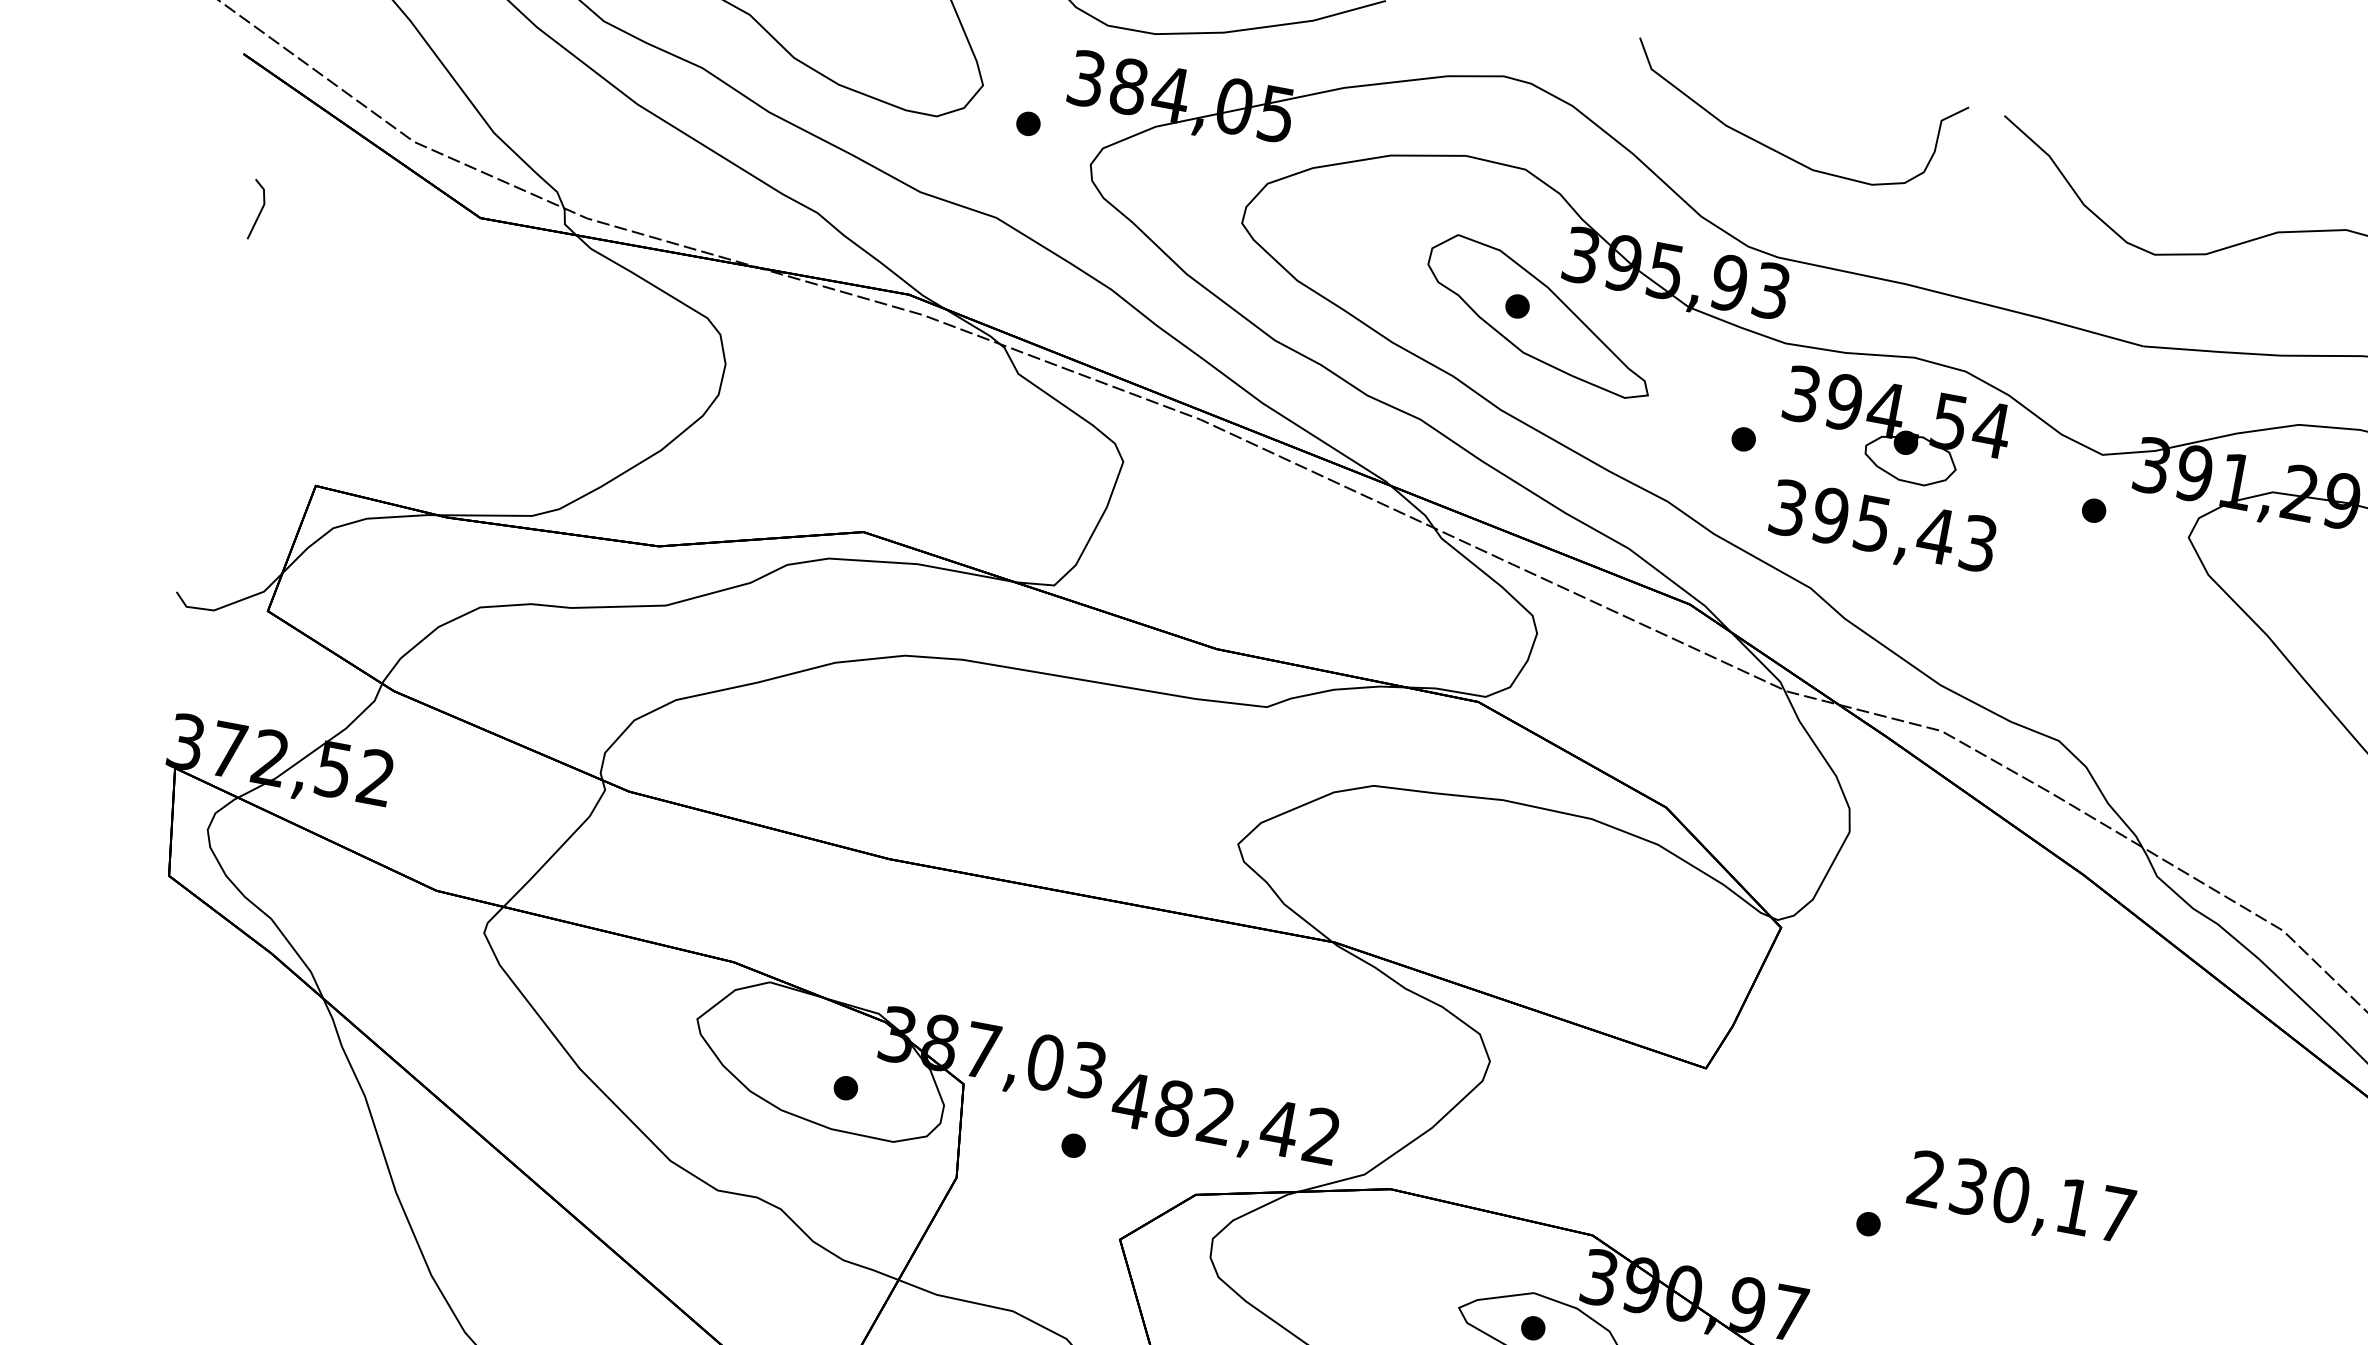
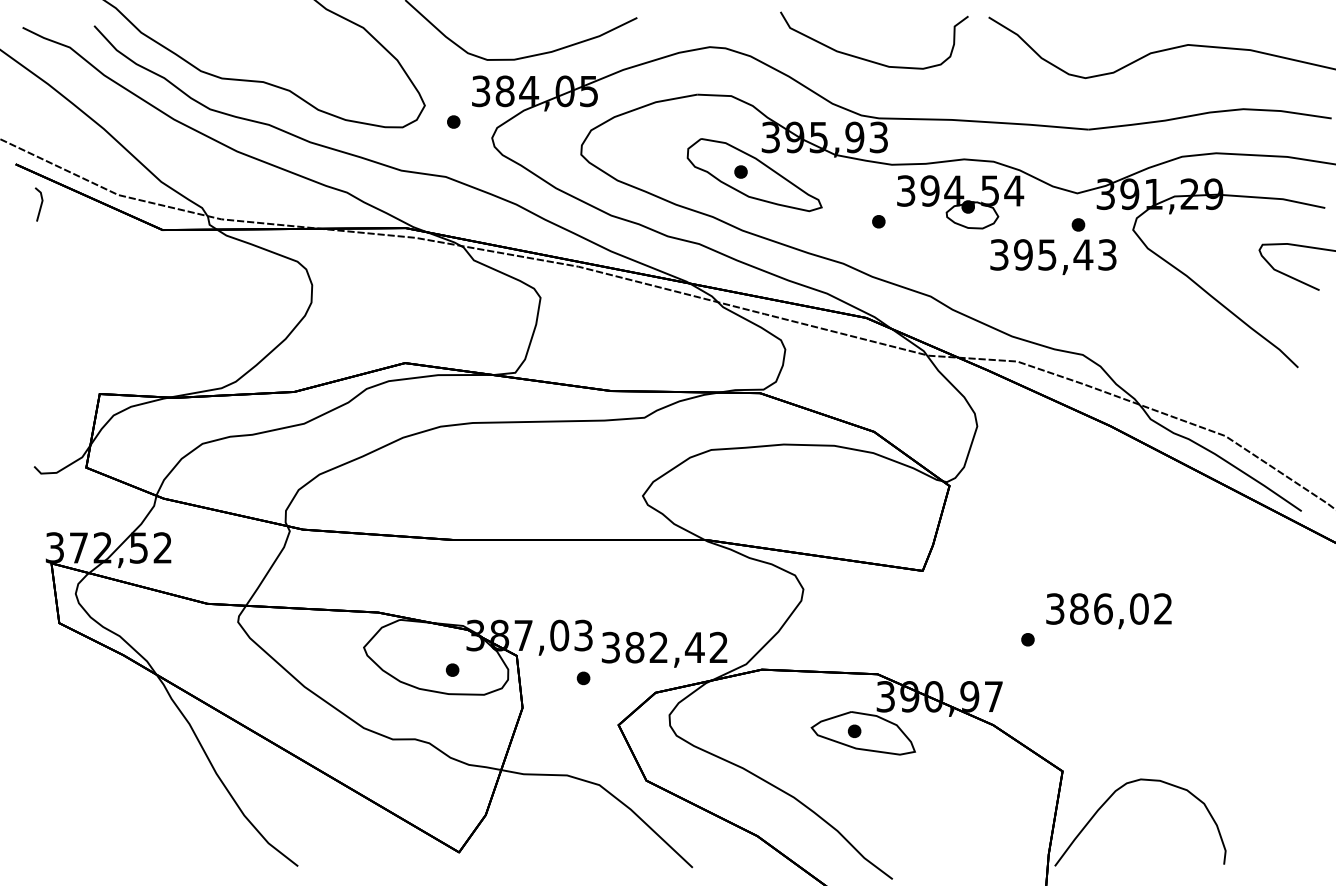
line: (259, 210) -> (40, 204), moved
text: (1883, 528) -> (1053, 256), moved
text: (1131, 1100) -> (610, 647), 482,42 -> 382,42
text: (2022, 1196) -> (1109, 608), 230,17 -> 386,02

